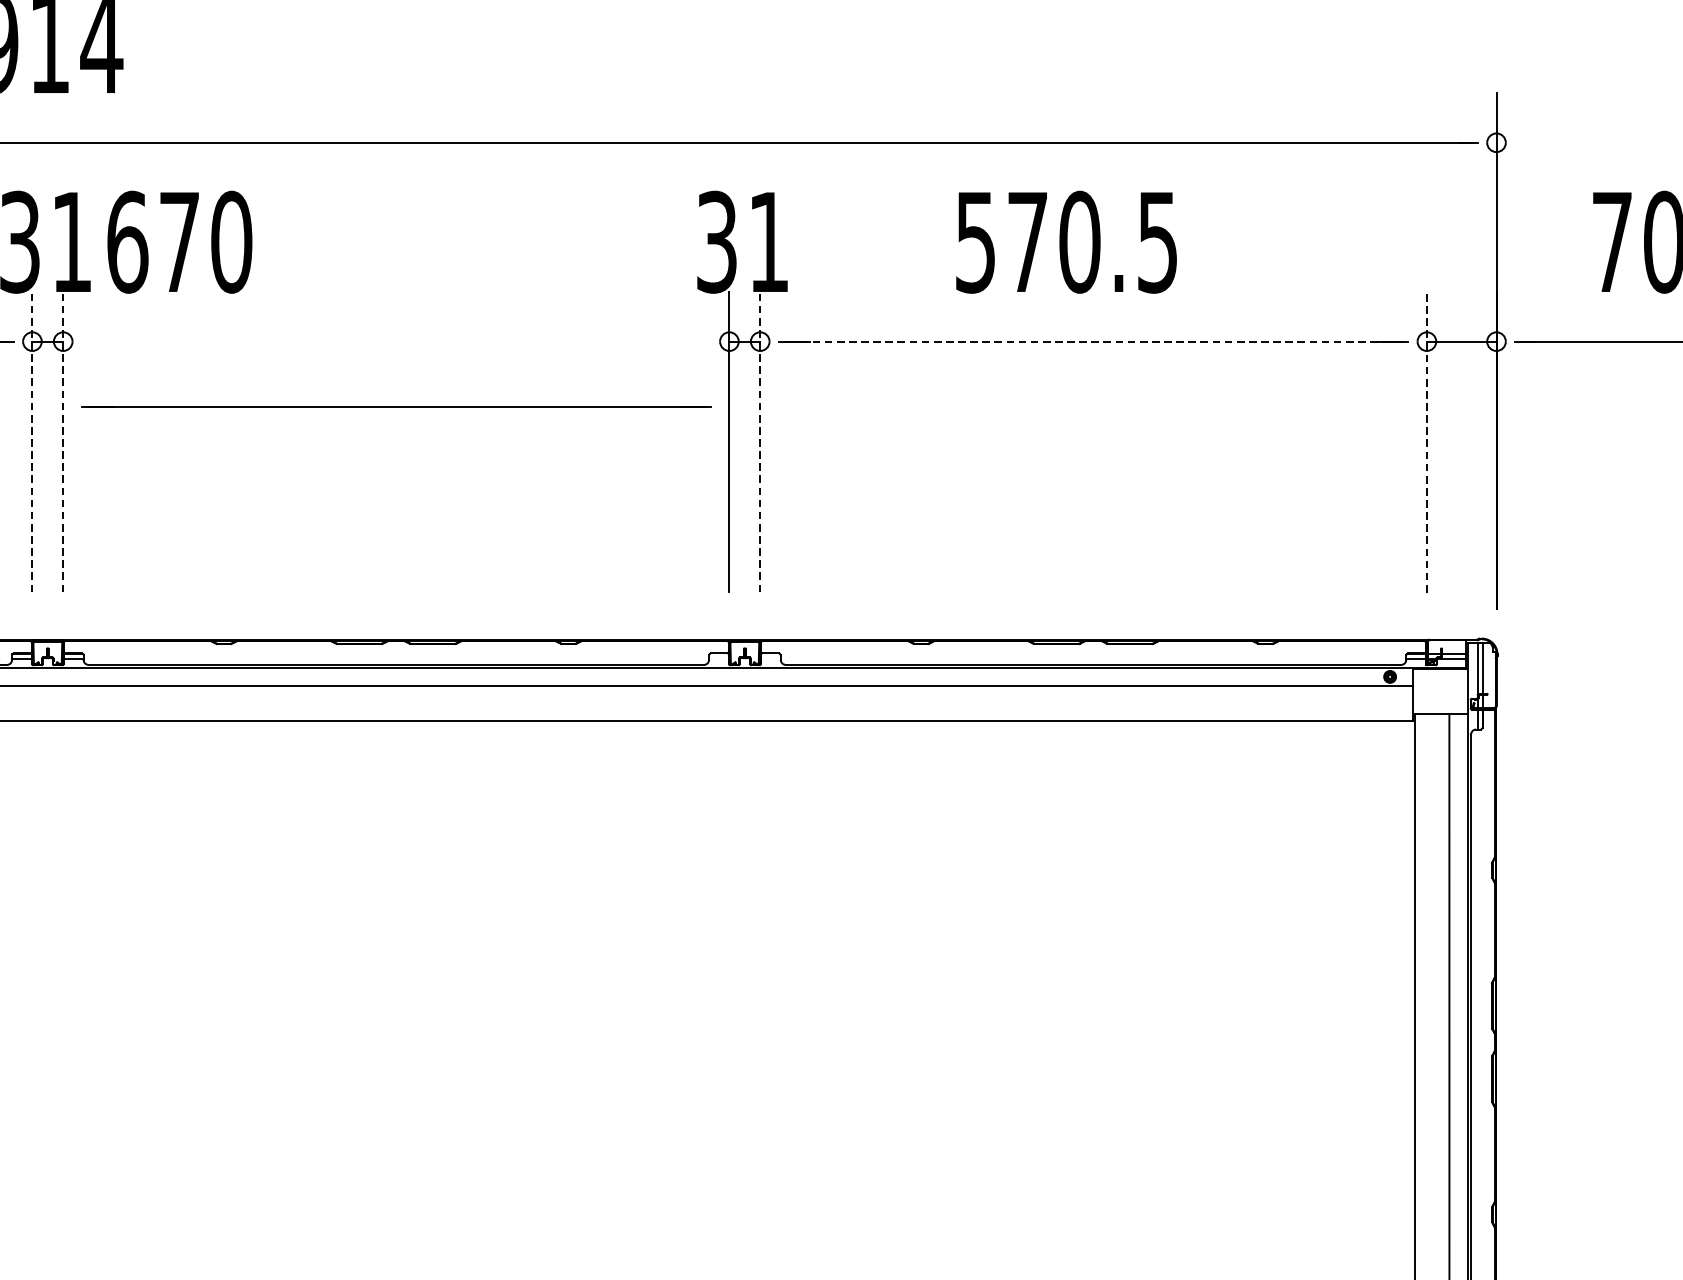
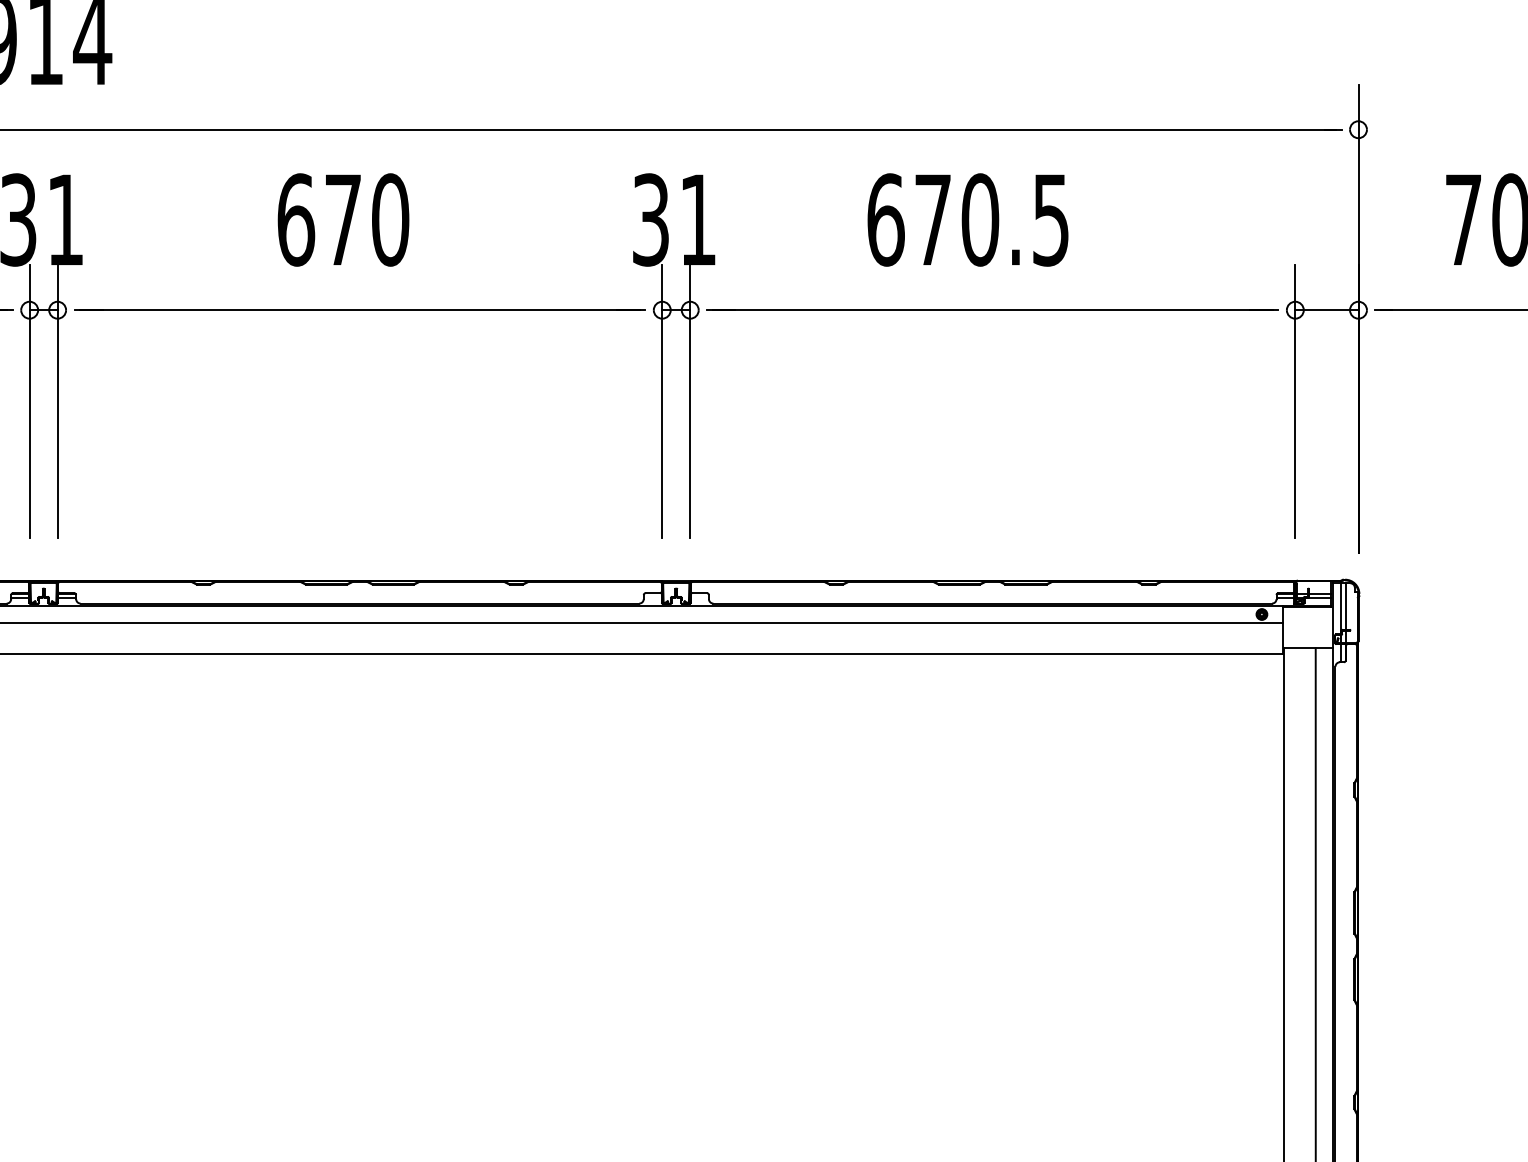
text: (179, 241) -> (343, 219), moved
text: (975, 241) -> (885, 219), 570.5 -> 670.5
line: (1093, 341) -> (992, 310), dashed -> solid
line: (395, 405) -> (359, 309), moved
line: (32, 441) -> (29, 400), dashed -> solid
line: (63, 441) -> (57, 400), dashed -> solid
line: (760, 441) -> (690, 400), dashed -> solid
line: (1427, 442) -> (1295, 401), dashed -> solid

